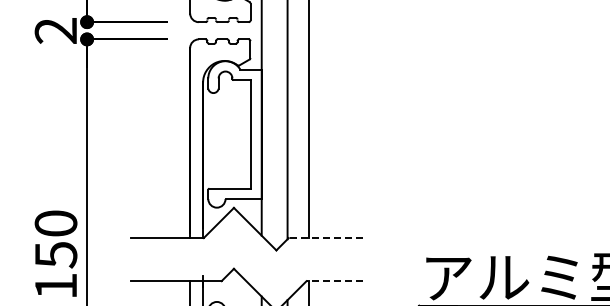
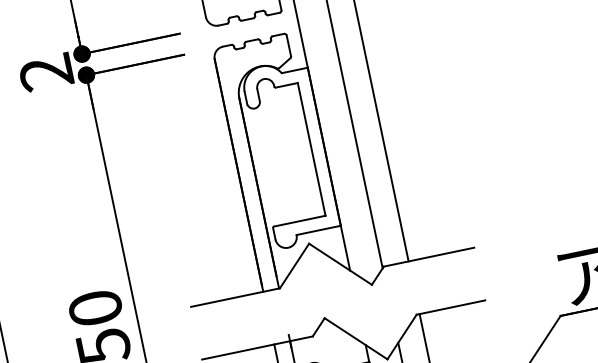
line: (325, 238) -> (428, 257), dashed -> solid
line: (334, 281) -> (450, 308), dashed -> solid

